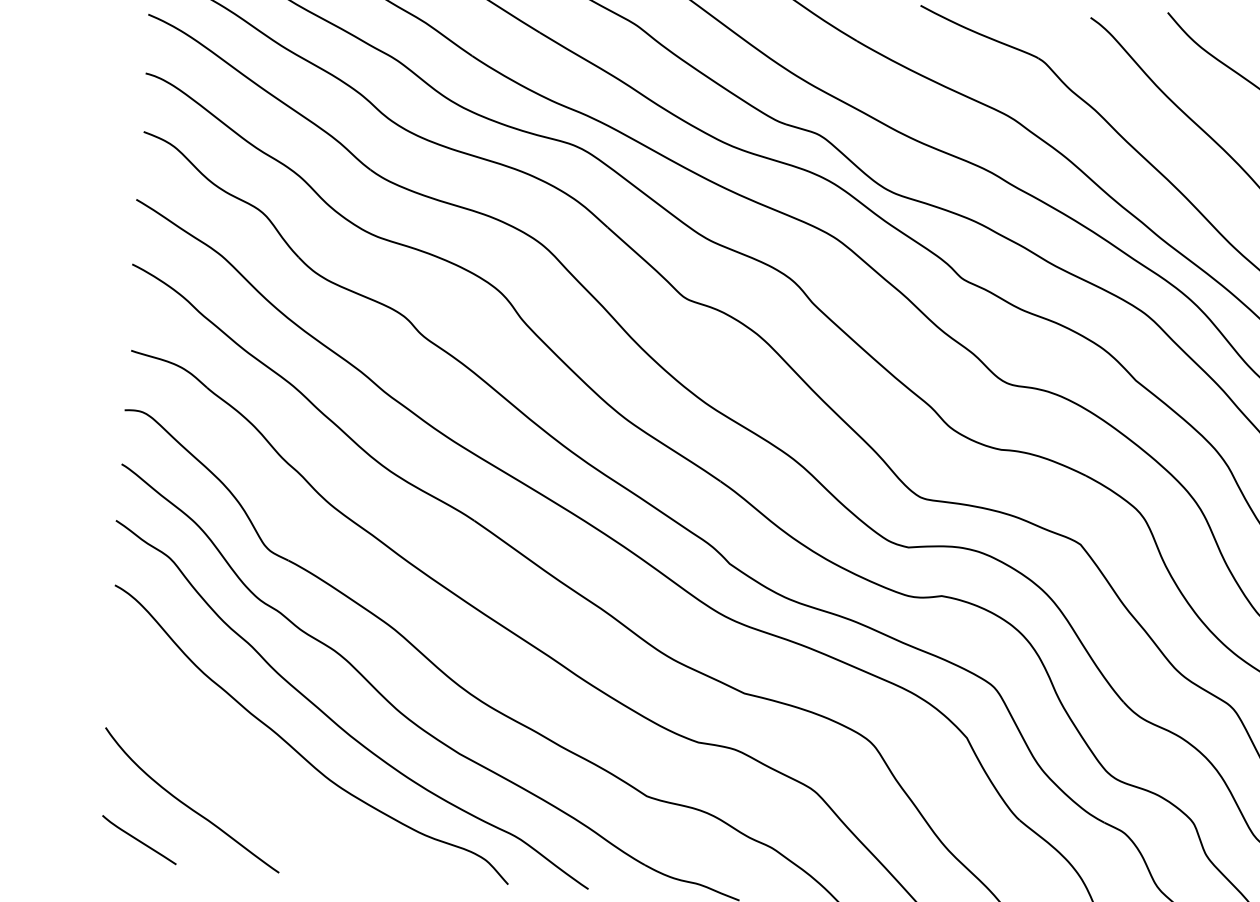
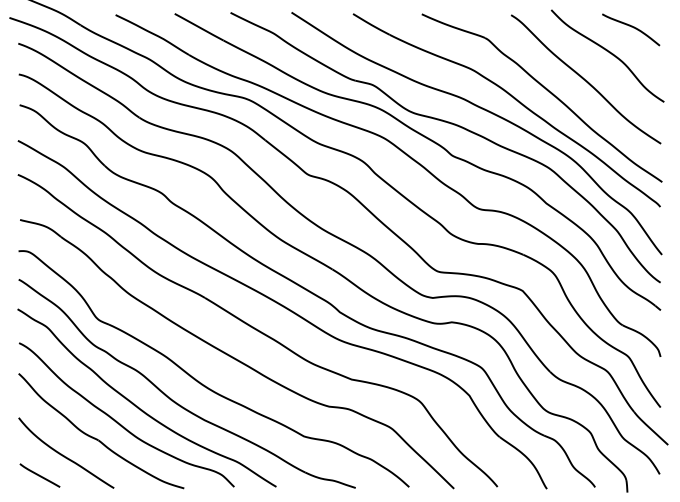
part: (253, 776) -> (97, 438), added

